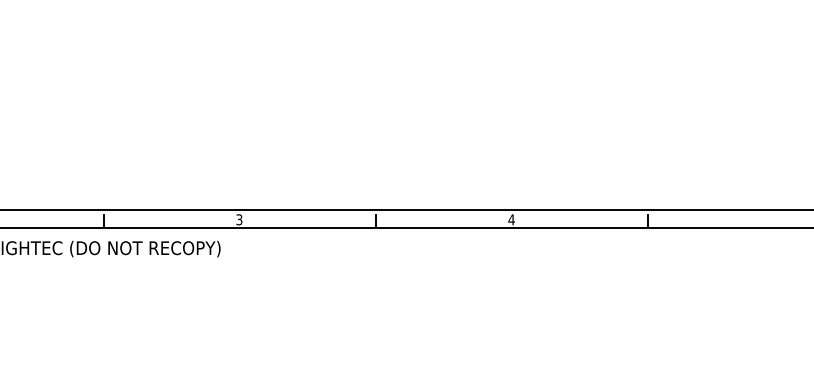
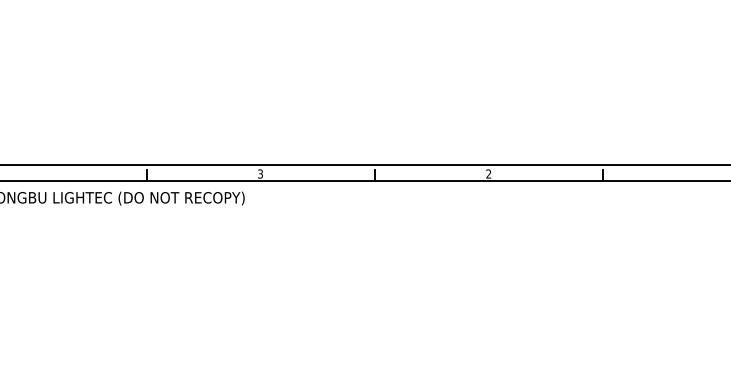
text: (511, 219) -> (488, 173), 4 -> 2

